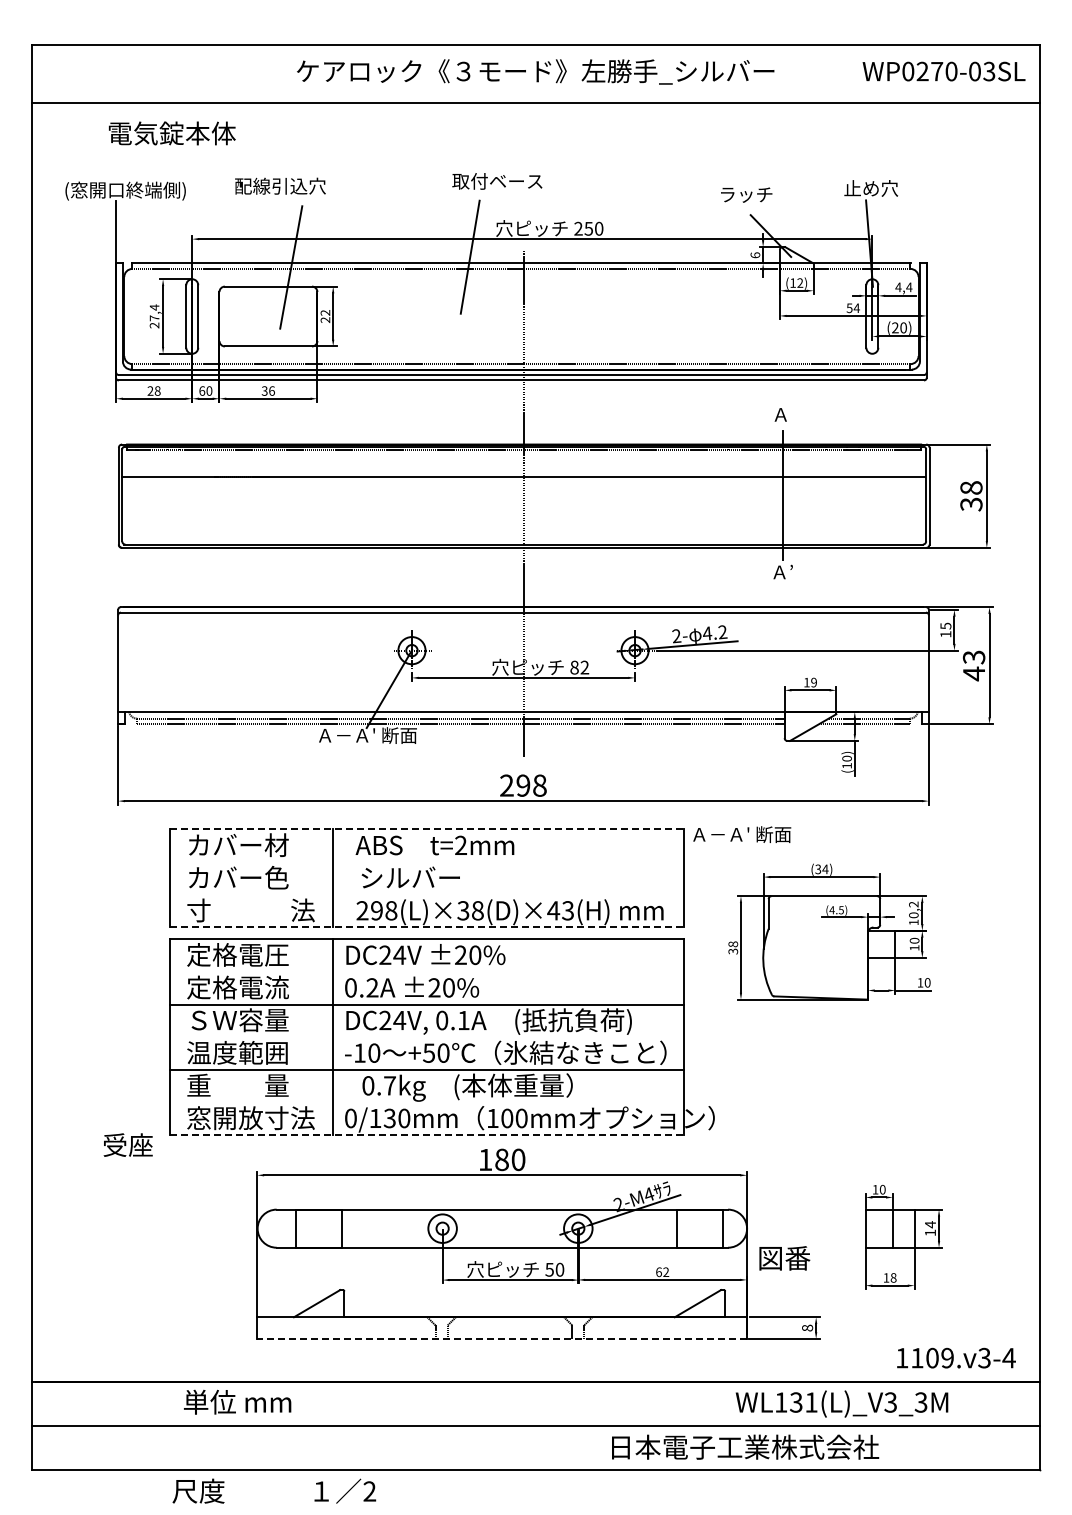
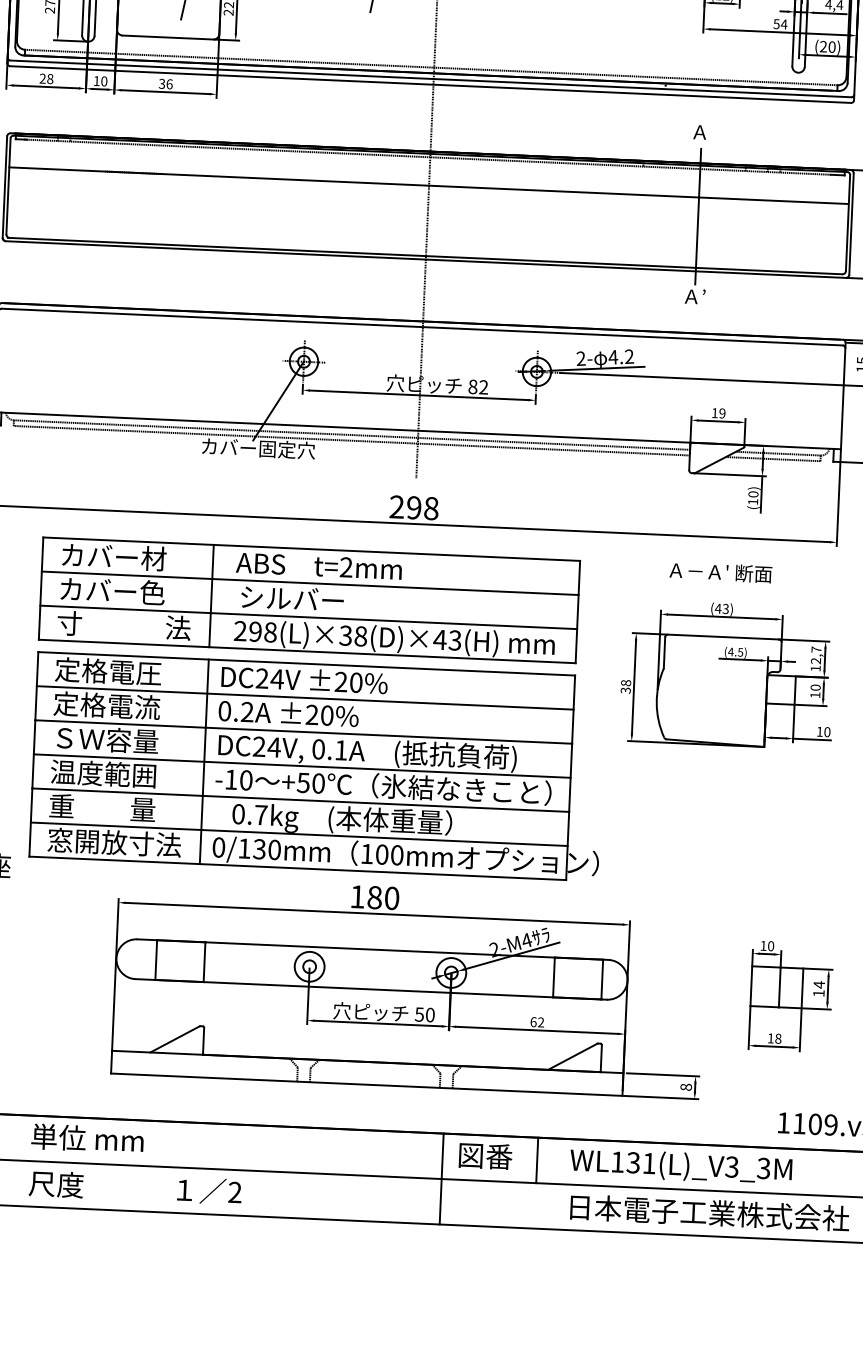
text: (202, 390) -> (97, 80), 60 -> 10
text: (372, 735) -> (258, 448), Ａ－Ａ' 断面 -> カバー固定穴
line: (427, 829) -> (312, 549), dashed -> solid
text: (742, 834) -> (721, 572), moved
line: (427, 862) -> (310, 583), added
text: (821, 869) -> (721, 608), (34) -> (43)
line: (427, 894) -> (309, 617), added
text: (913, 909) -> (815, 654), 10,2 -> 12,7
line: (427, 927) -> (307, 651), dashed -> solid
line: (427, 971) -> (305, 697), added
line: (427, 1037) -> (302, 766), added
line: (427, 1102) -> (299, 834), added
line: (427, 1135) -> (298, 868), dashed -> solid
text: (784, 1258) -> (485, 1156), moved
line: (502, 1339) -> (367, 1085), dashed -> solid
text: (841, 1403) -> (680, 1165), moved
line: (668, 1404) -> (537, 1160), added
line: (577, 1425) -> (441, 1178), added
text: (745, 1446) -> (709, 1212), moved
text: (274, 1490) -> (135, 1187), moved

